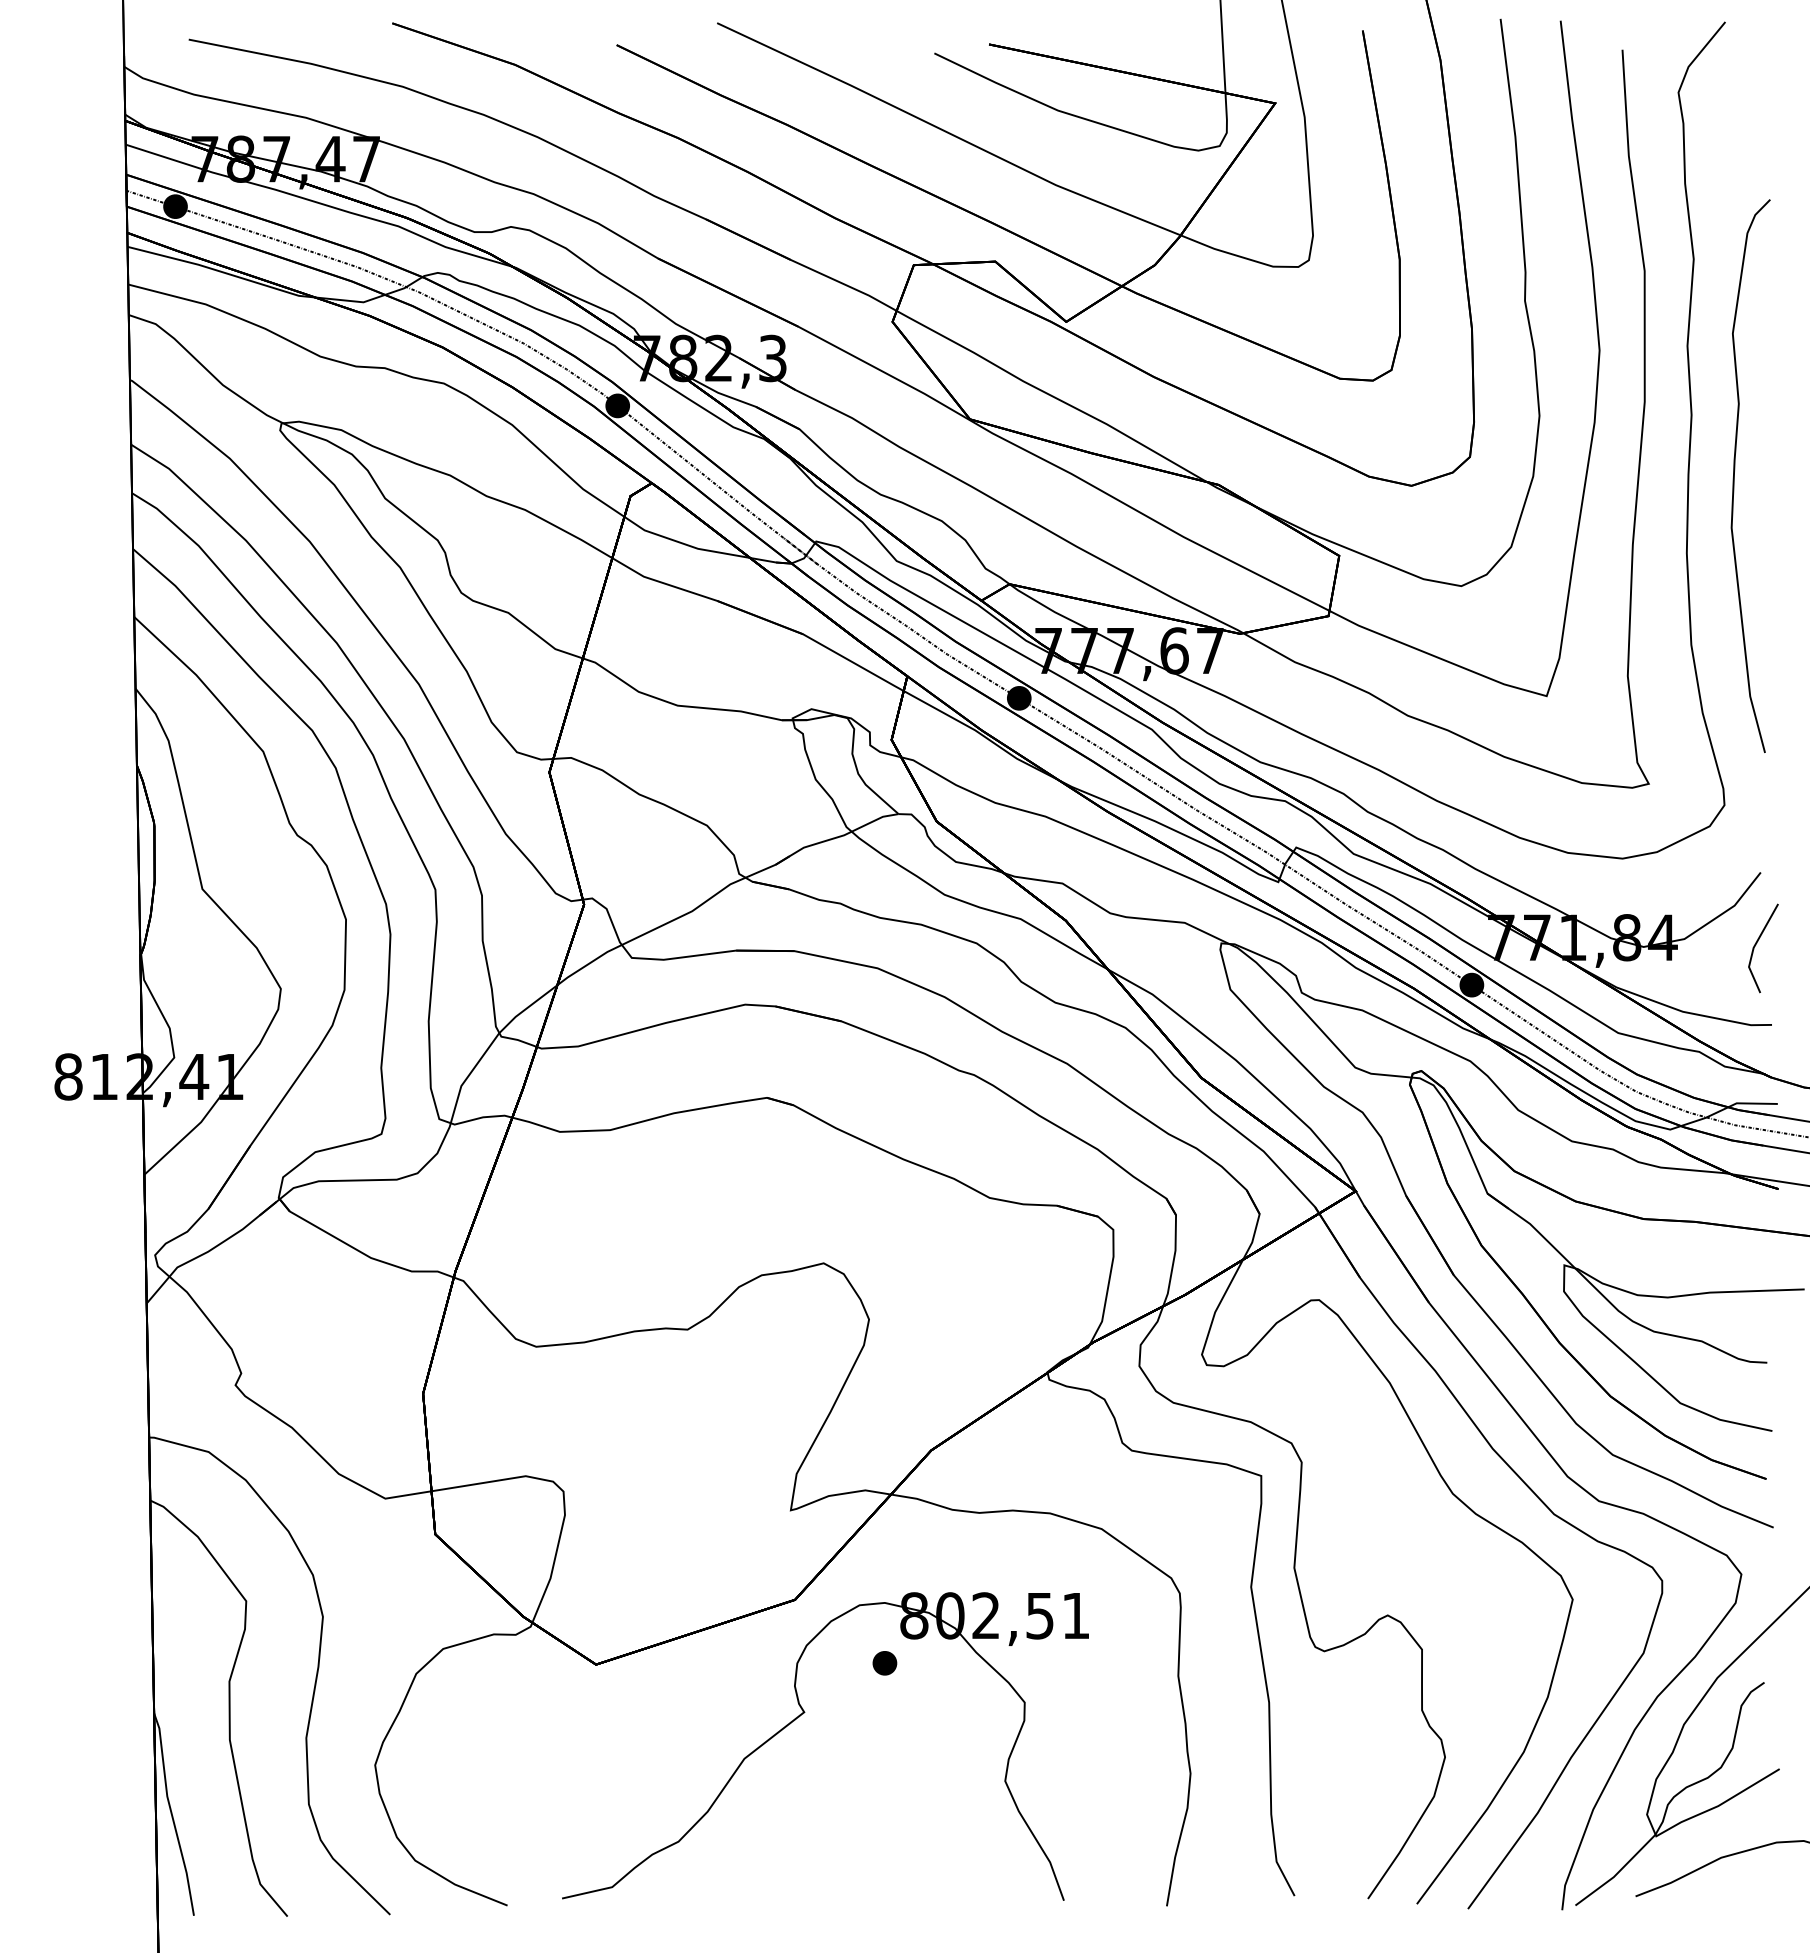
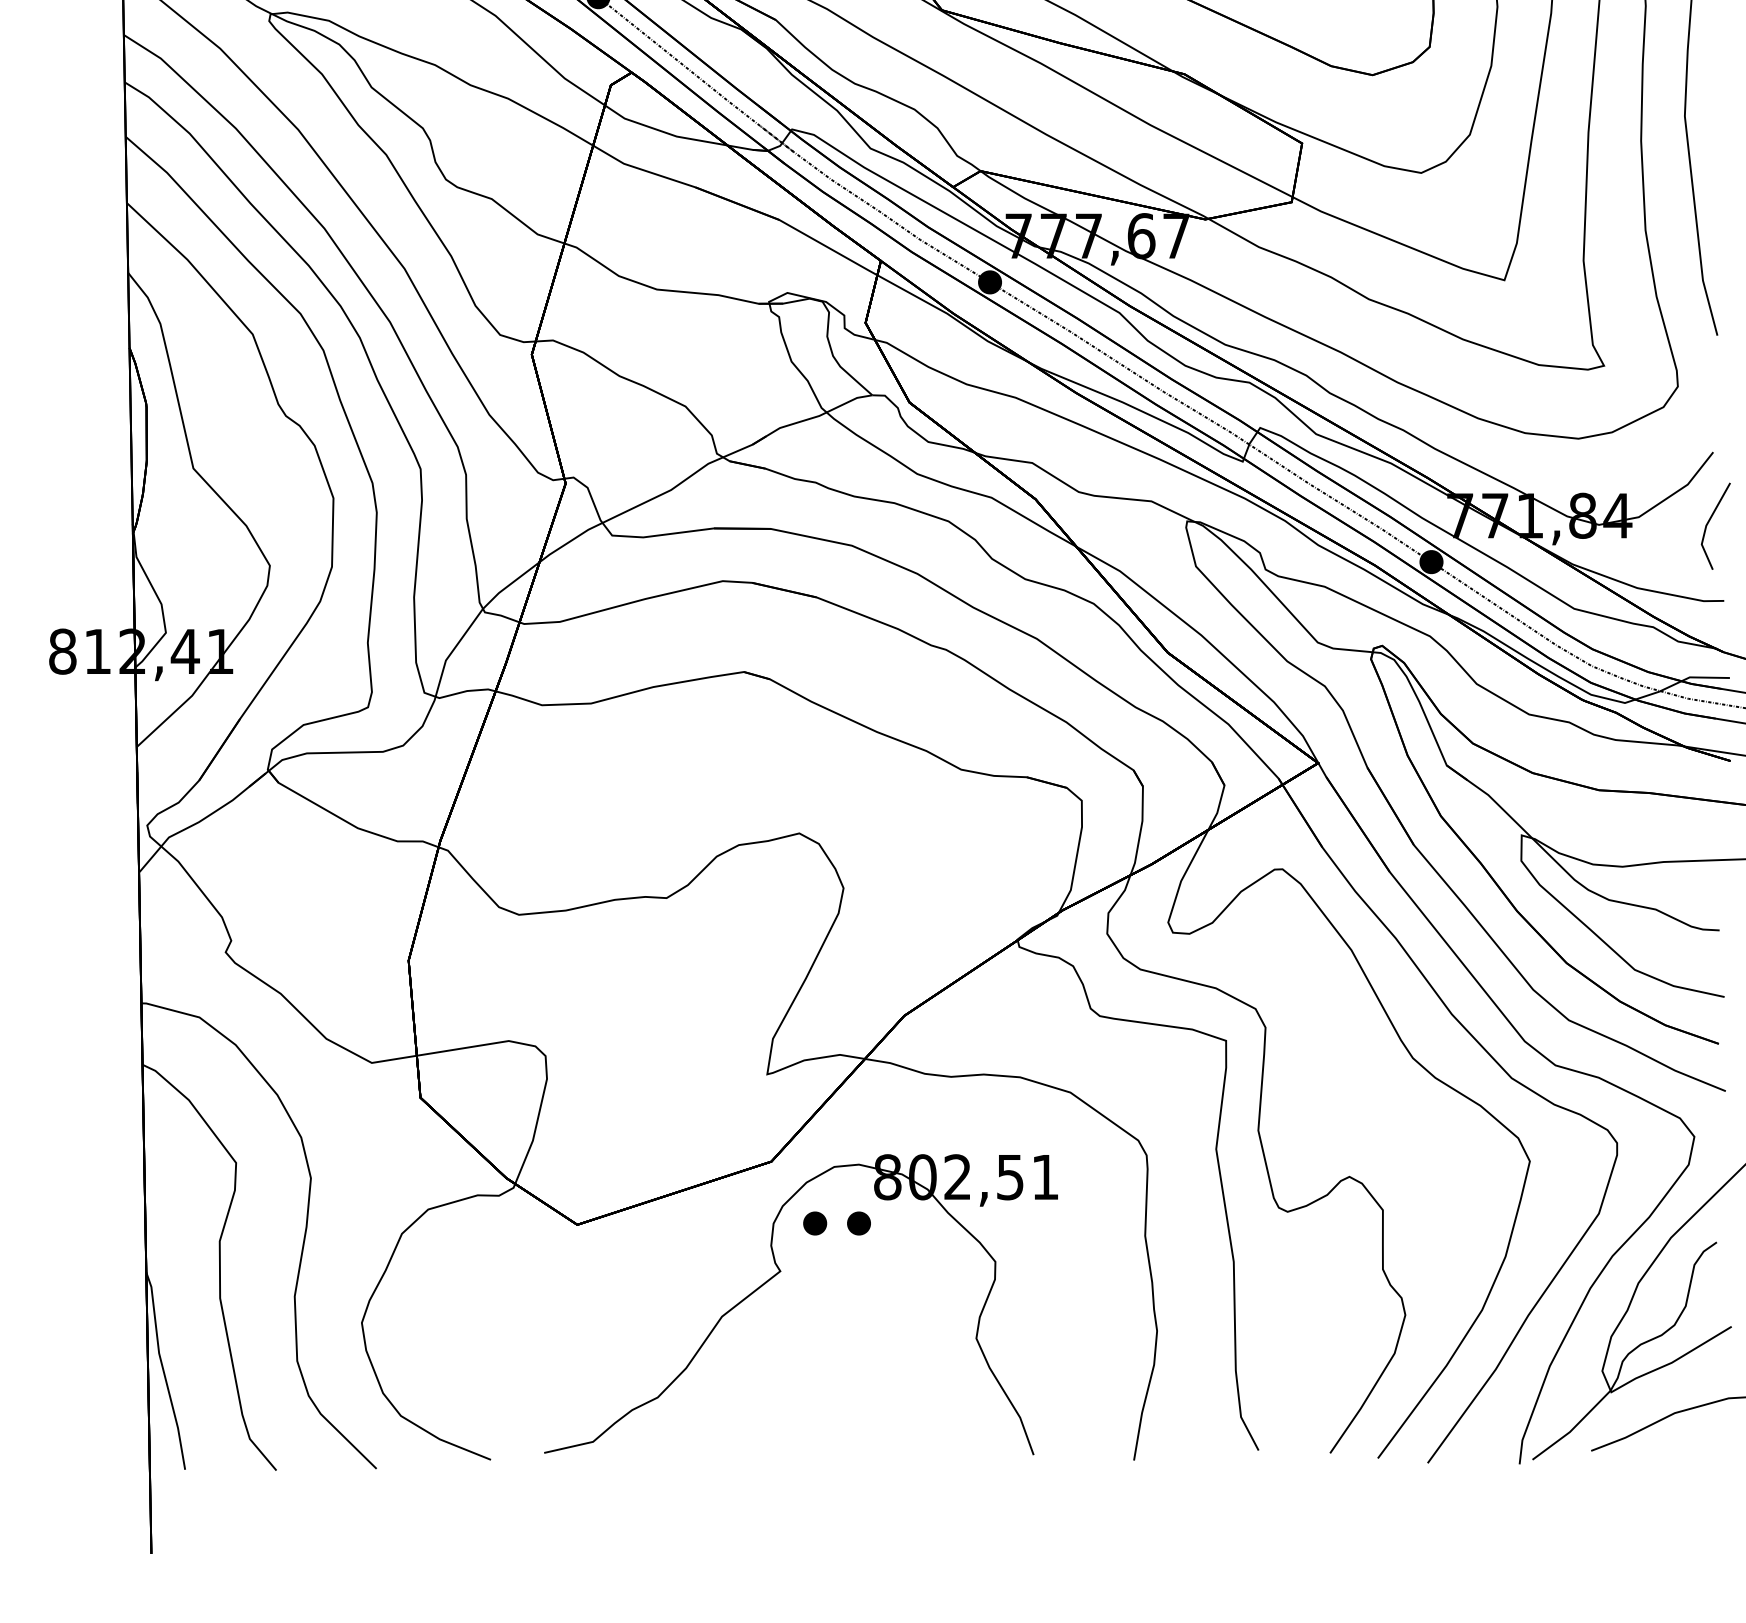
part: (839, 1663) -> (814, 1223), added

